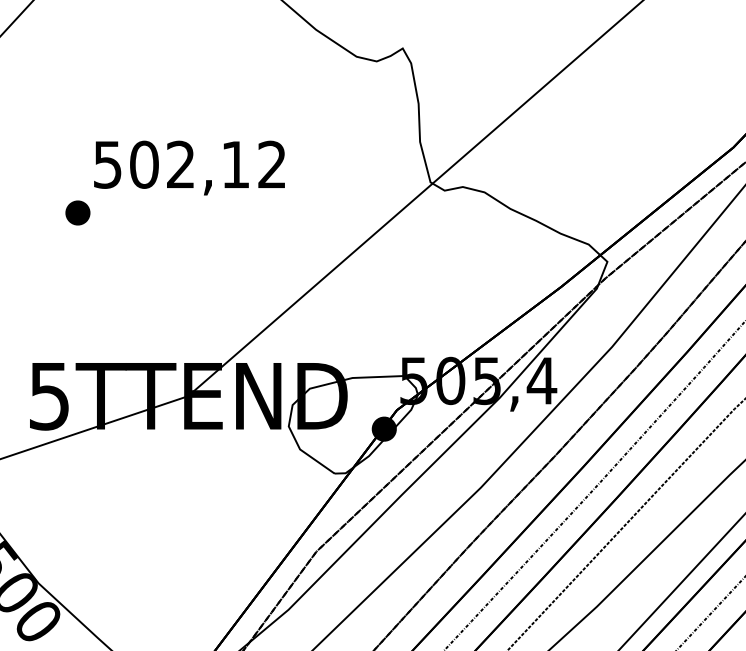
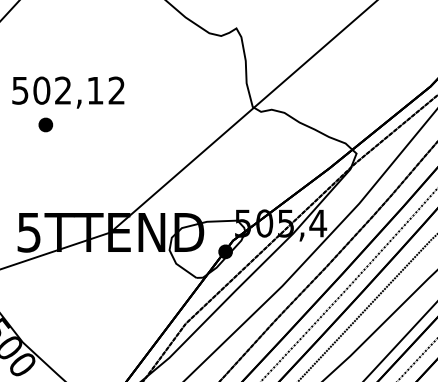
text: (189, 167) -> (68, 92), moved

